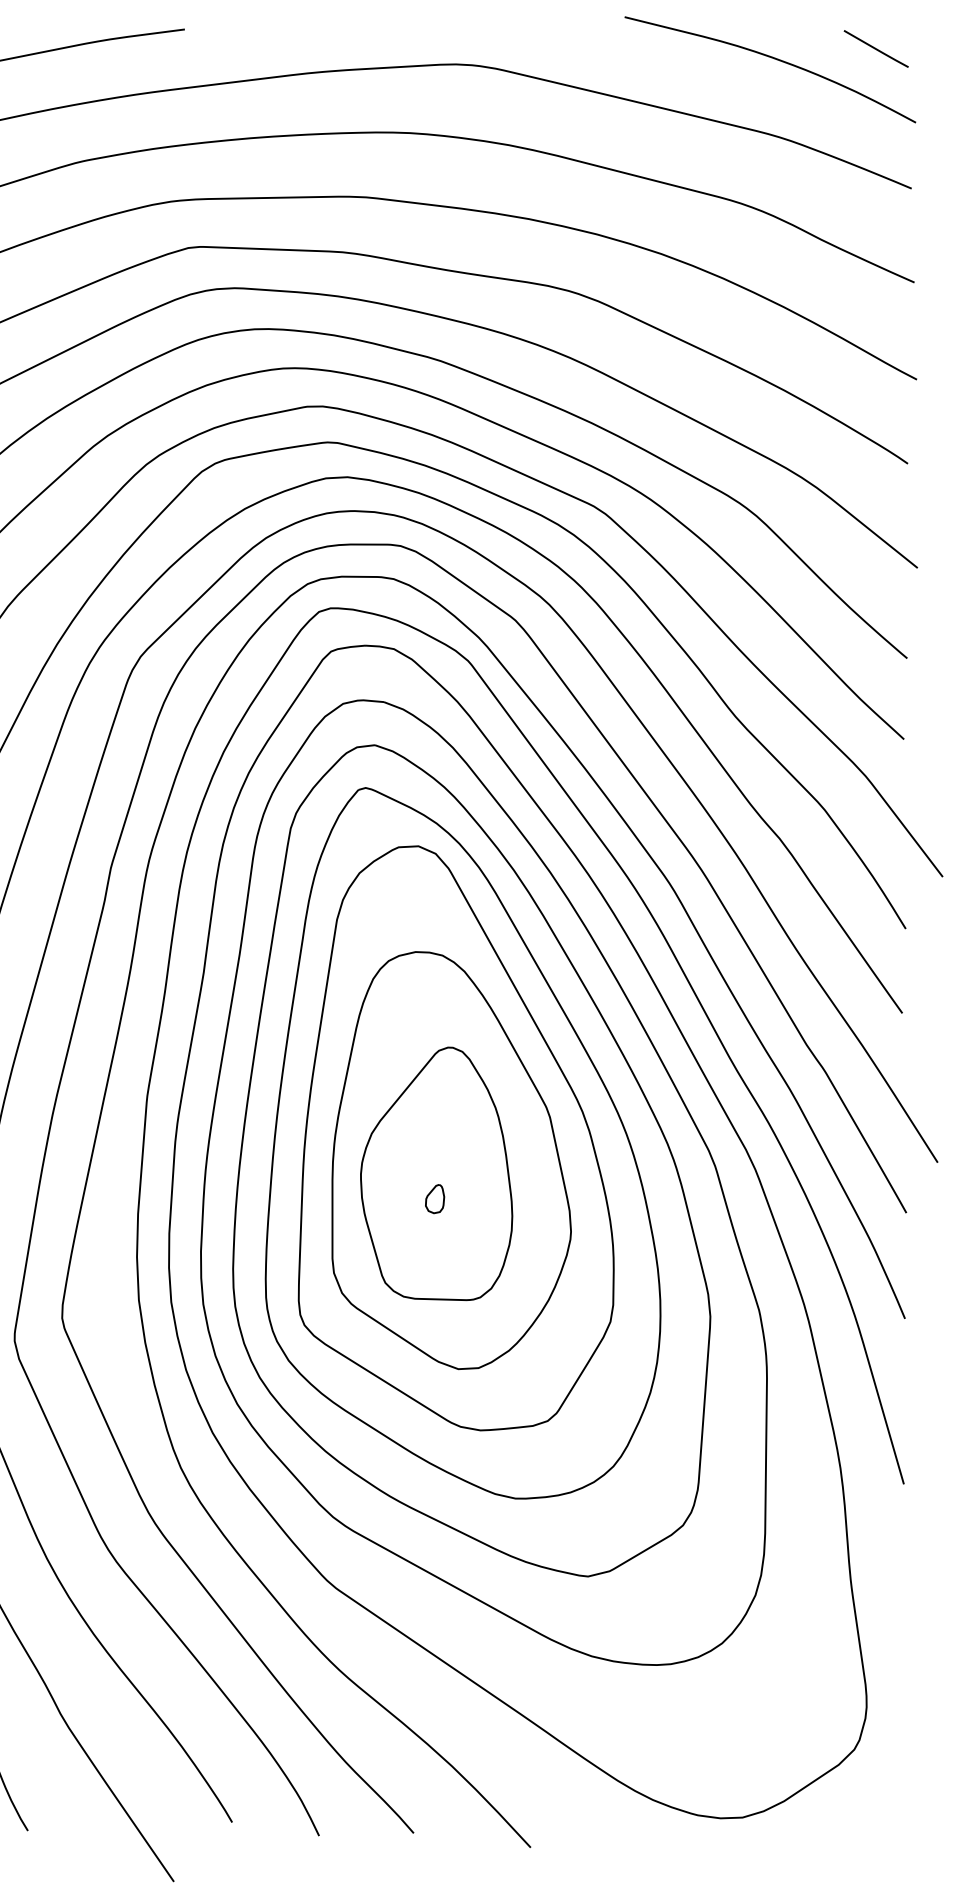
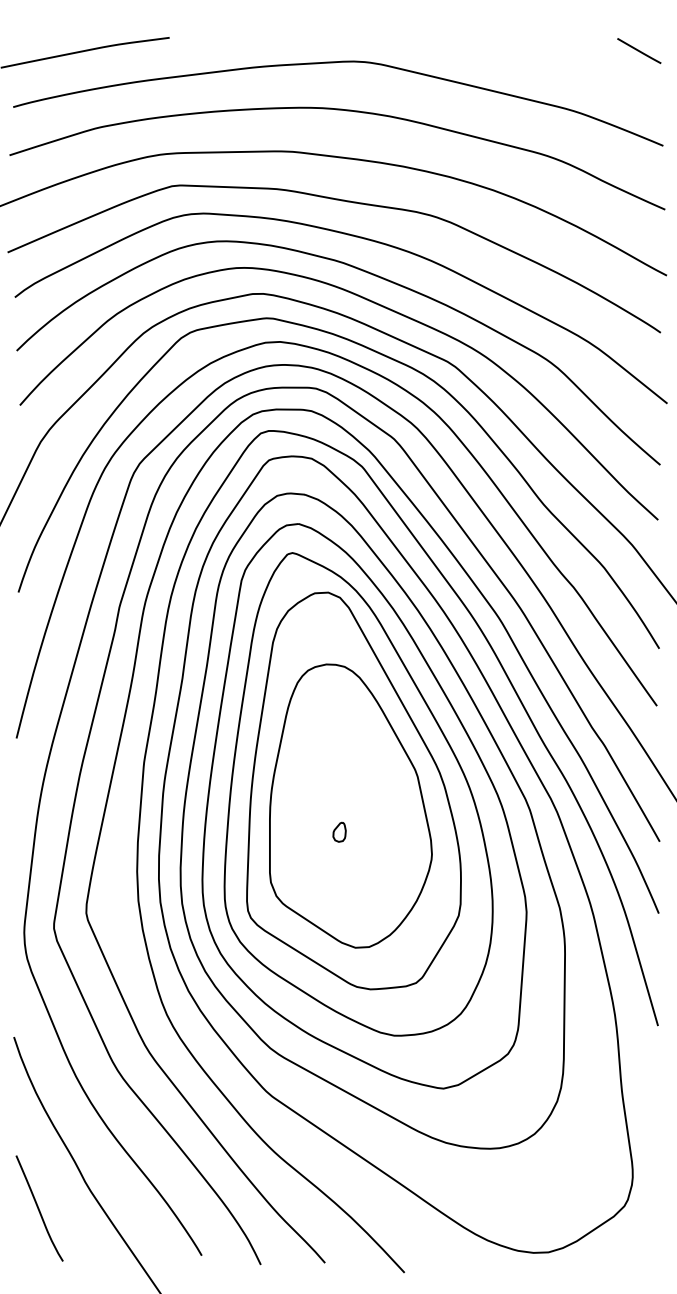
curve: (773, 59) -> (569, 58), removed
part: (436, 1172) -> (340, 814), removed

